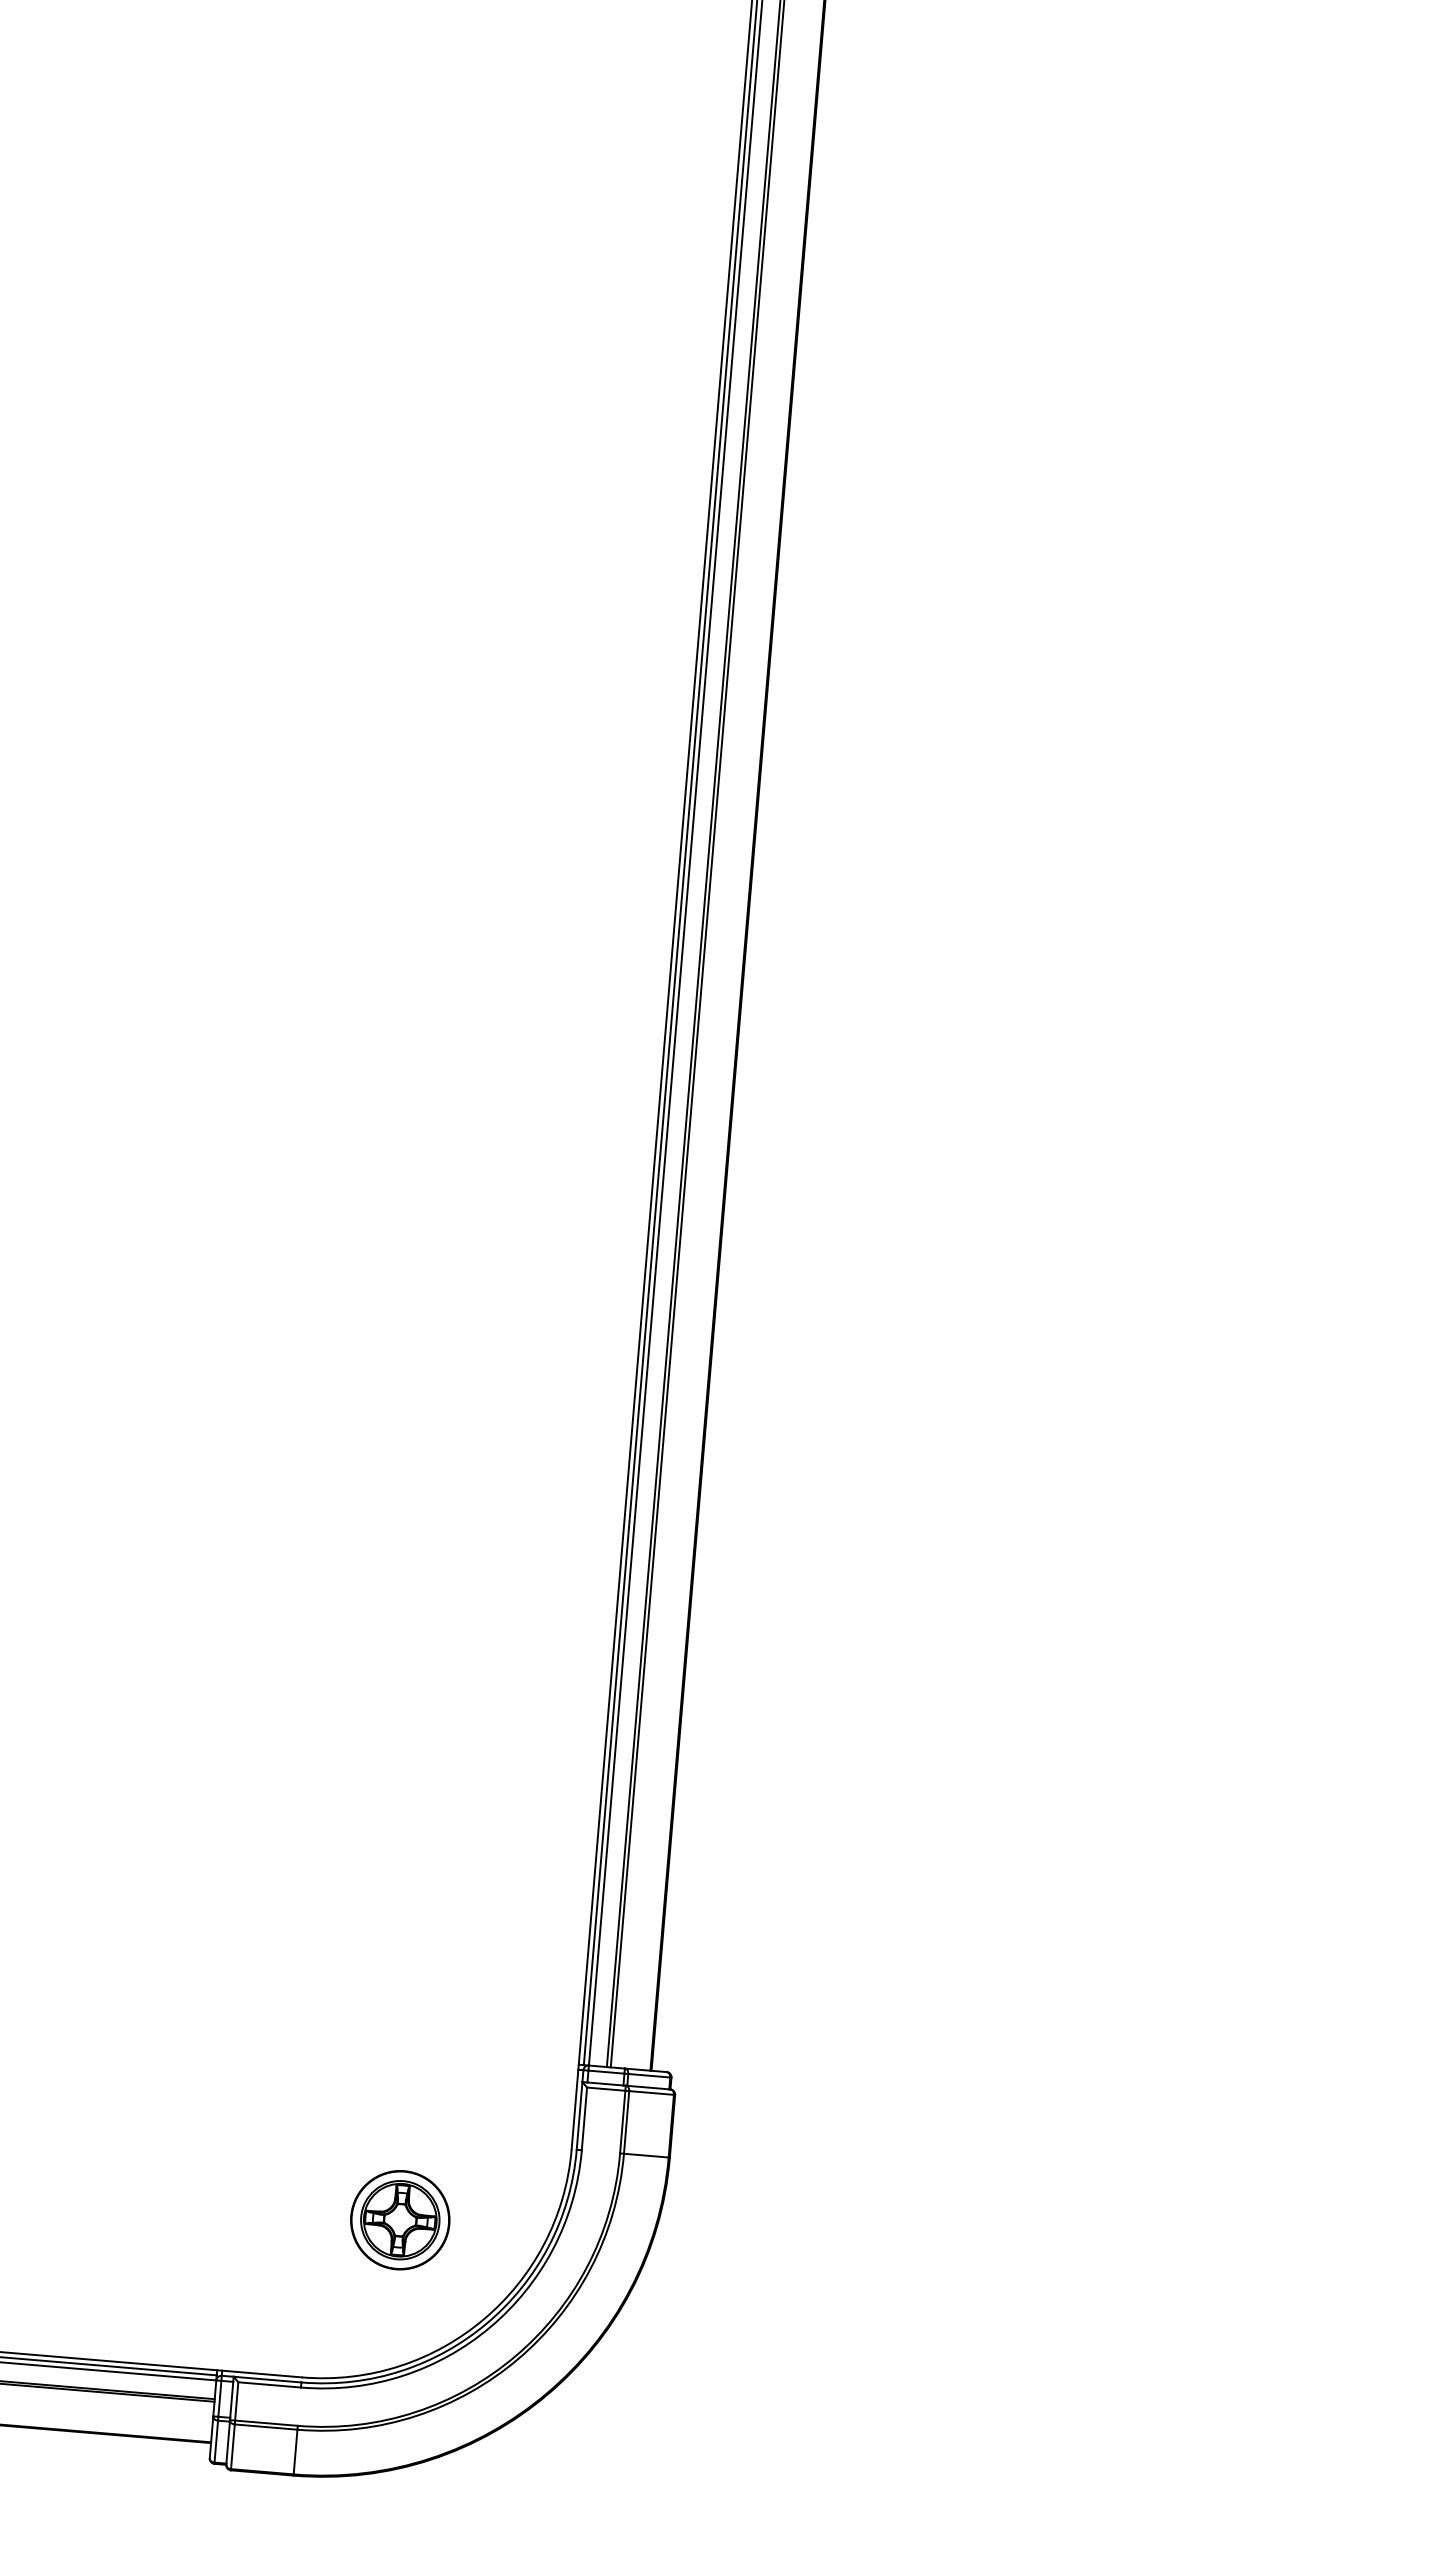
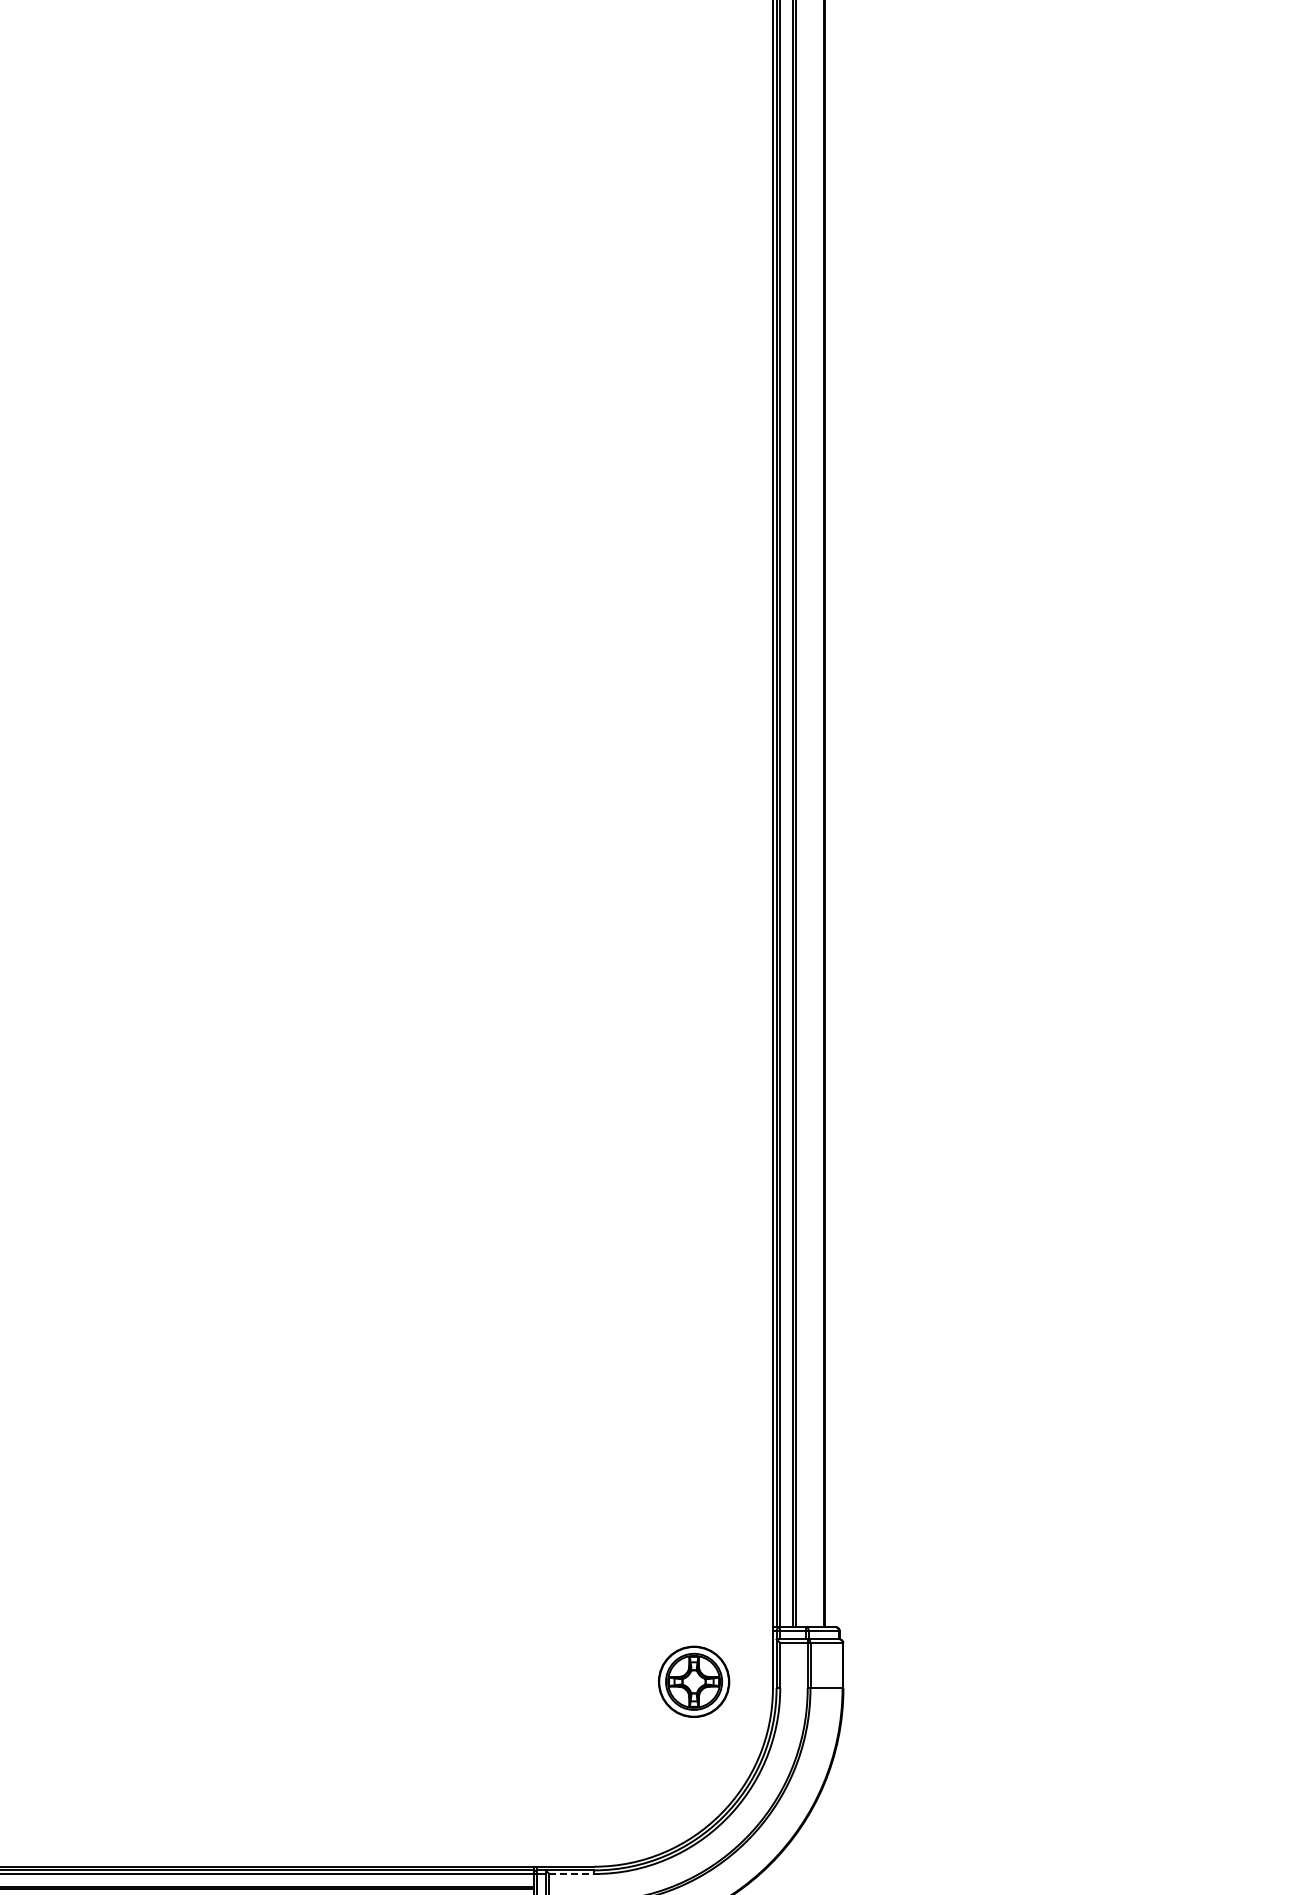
part: (400, 2219) -> (694, 1681), moved
line: (270, 2385) -> (572, 1874), solid -> dashed

